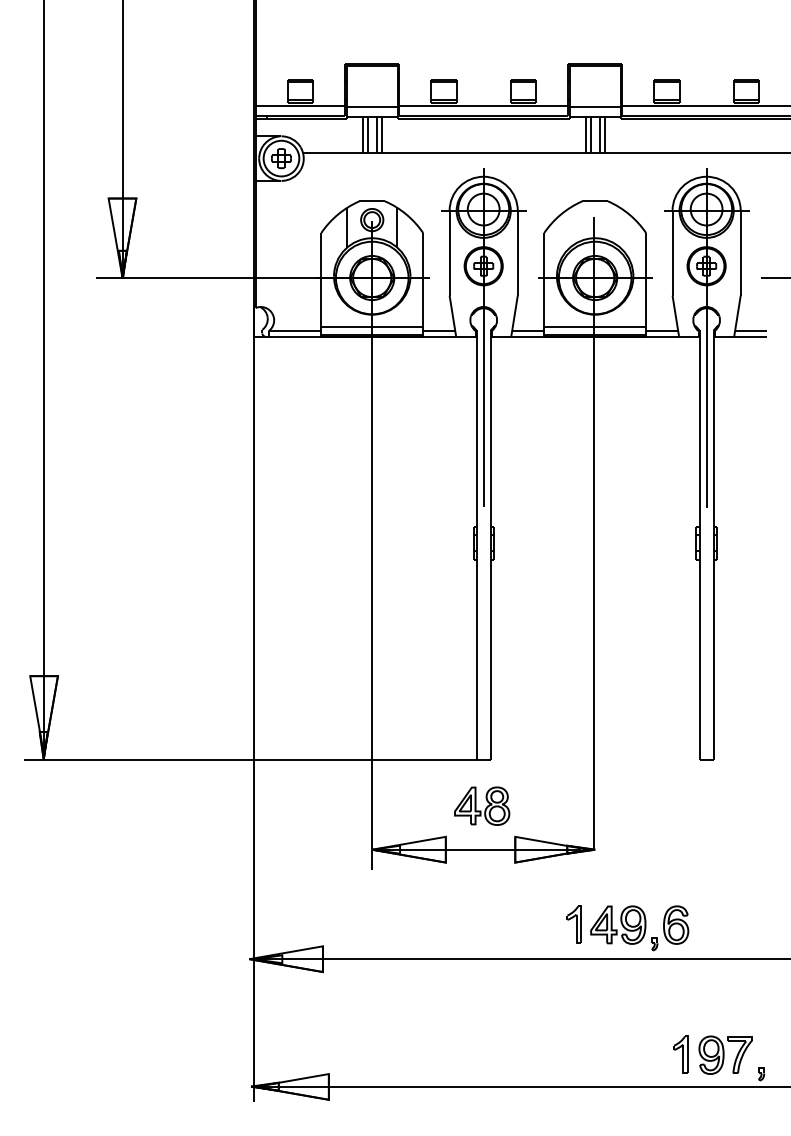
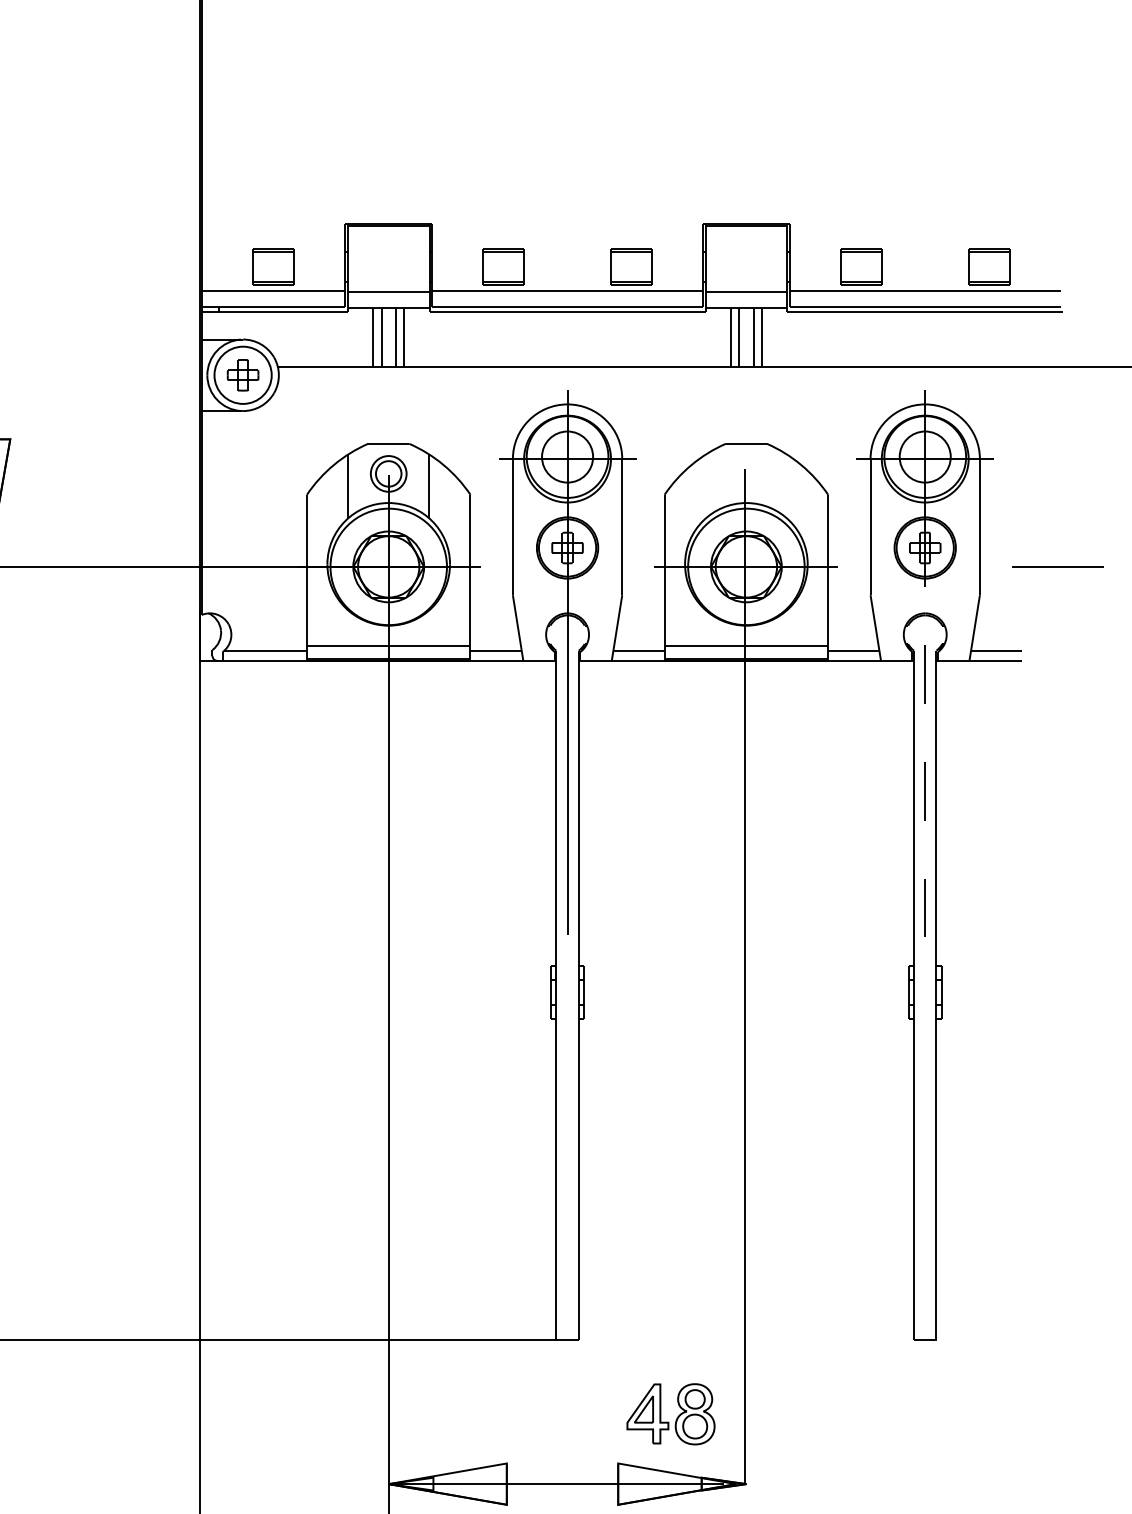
line: (706, 381) -> (925, 732), solid -> dashed
part: (482, 805) -> (671, 1413), moved

